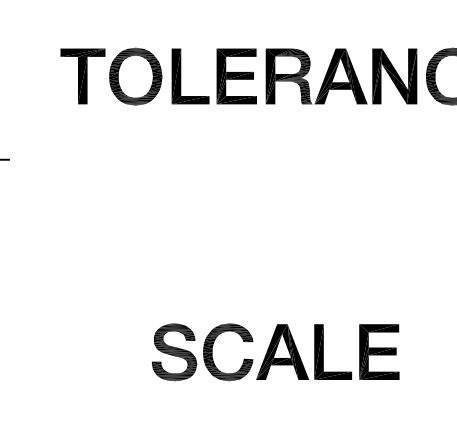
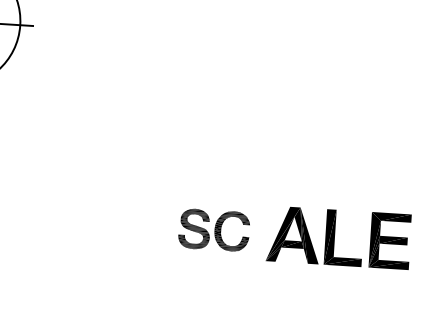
part: (202, 352) -> (213, 230), size x0.7

